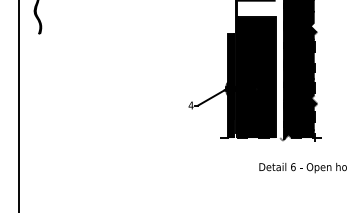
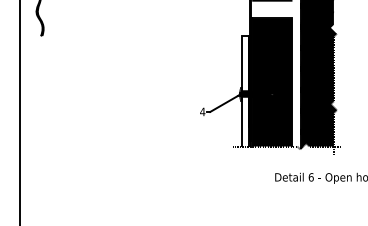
fill: (230, 86) -> (244, 91), removed

